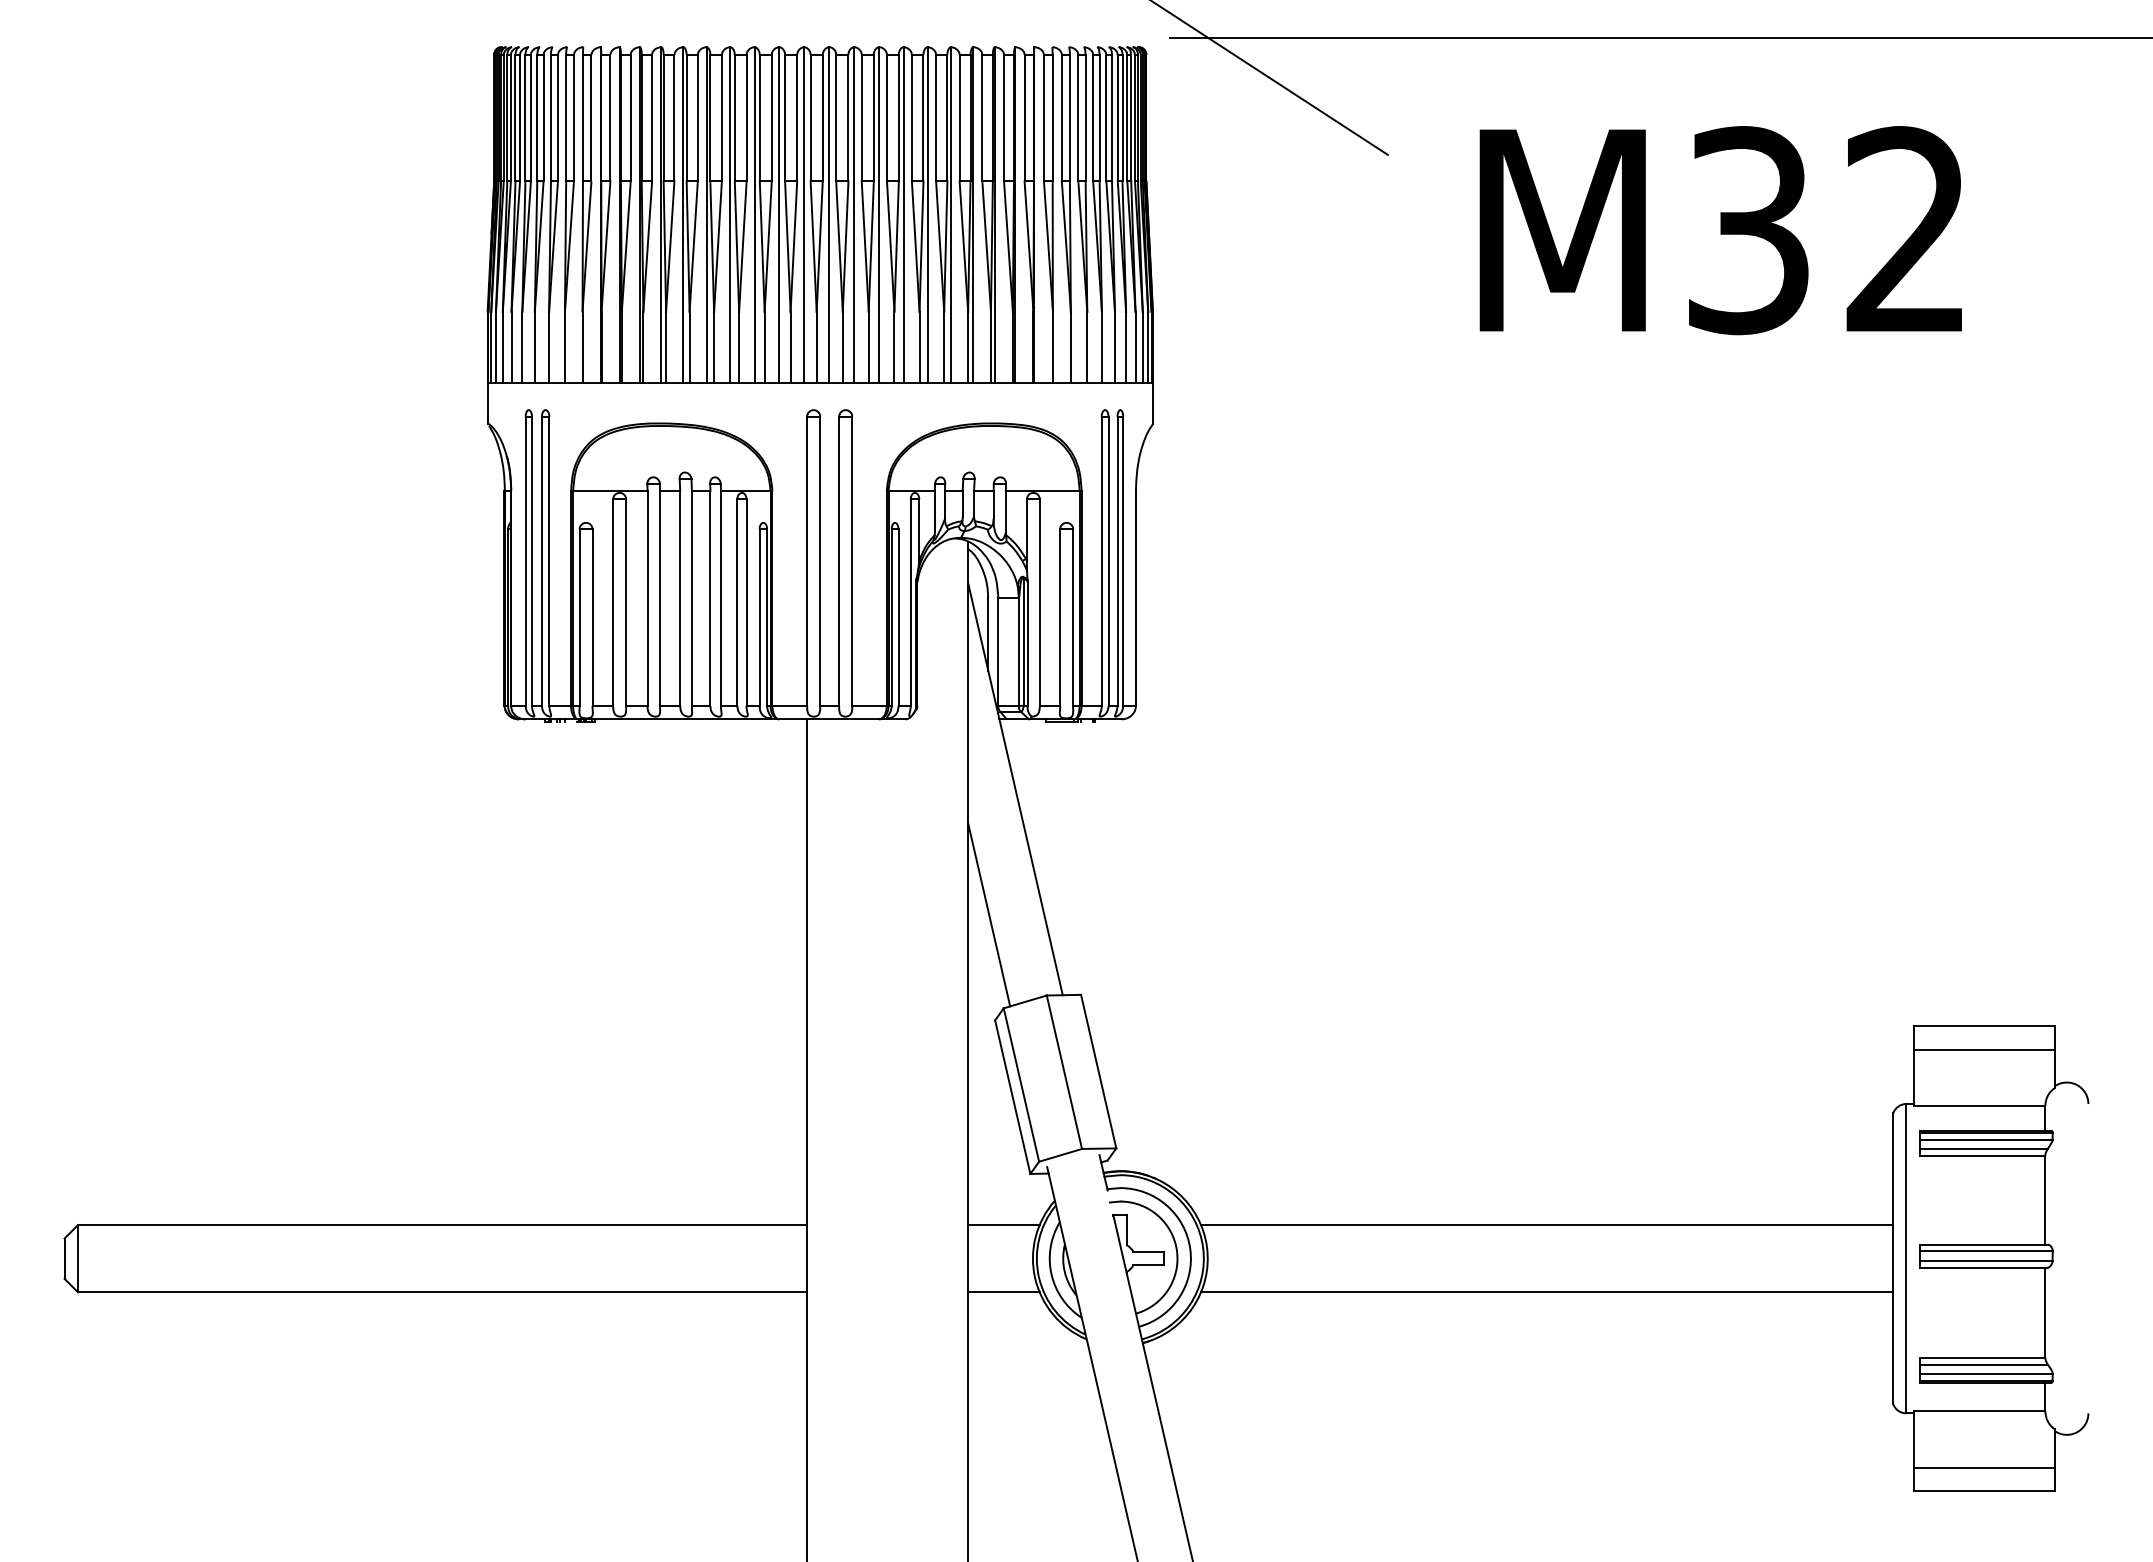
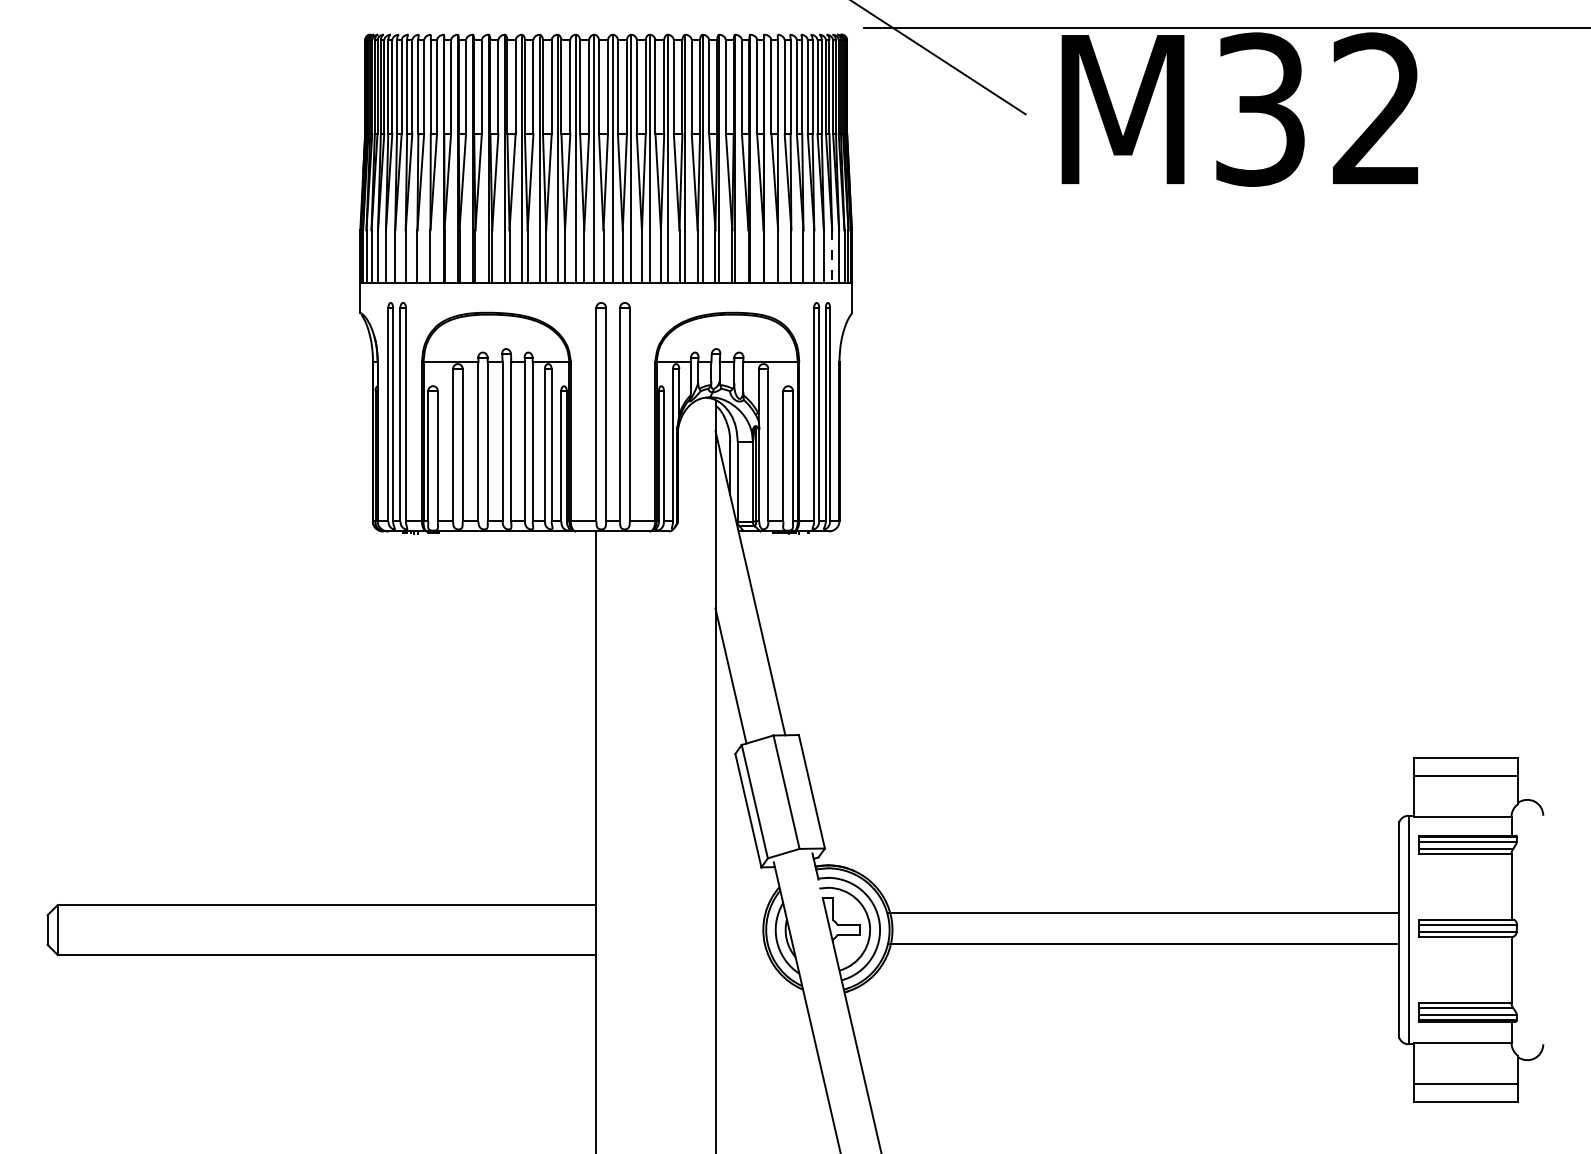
text: (1720, 230) -> (1239, 109), moved
line: (1126, 347) -> (832, 256), solid -> dashed
line: (1003, 1225) -> (741, 905), removed
line: (1547, 1225) -> (1143, 943), moved
line: (1003, 1292) -> (741, 954), removed
line: (1547, 1292) -> (1143, 912), moved

